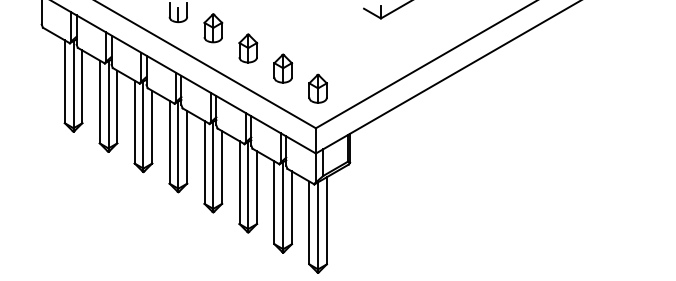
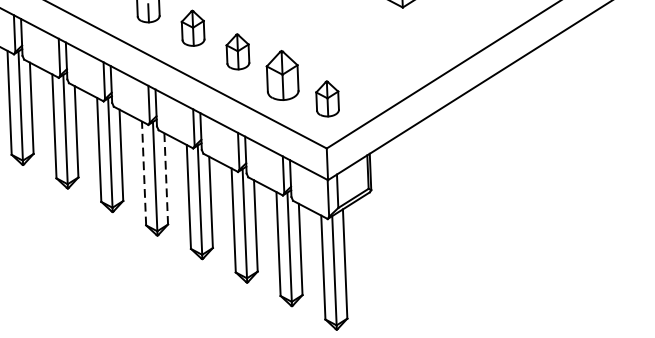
part: (283, 68) -> (283, 75), size x1.4
line: (169, 141) -> (143, 172), solid -> dashed
line: (187, 147) -> (166, 179), solid -> dashed

